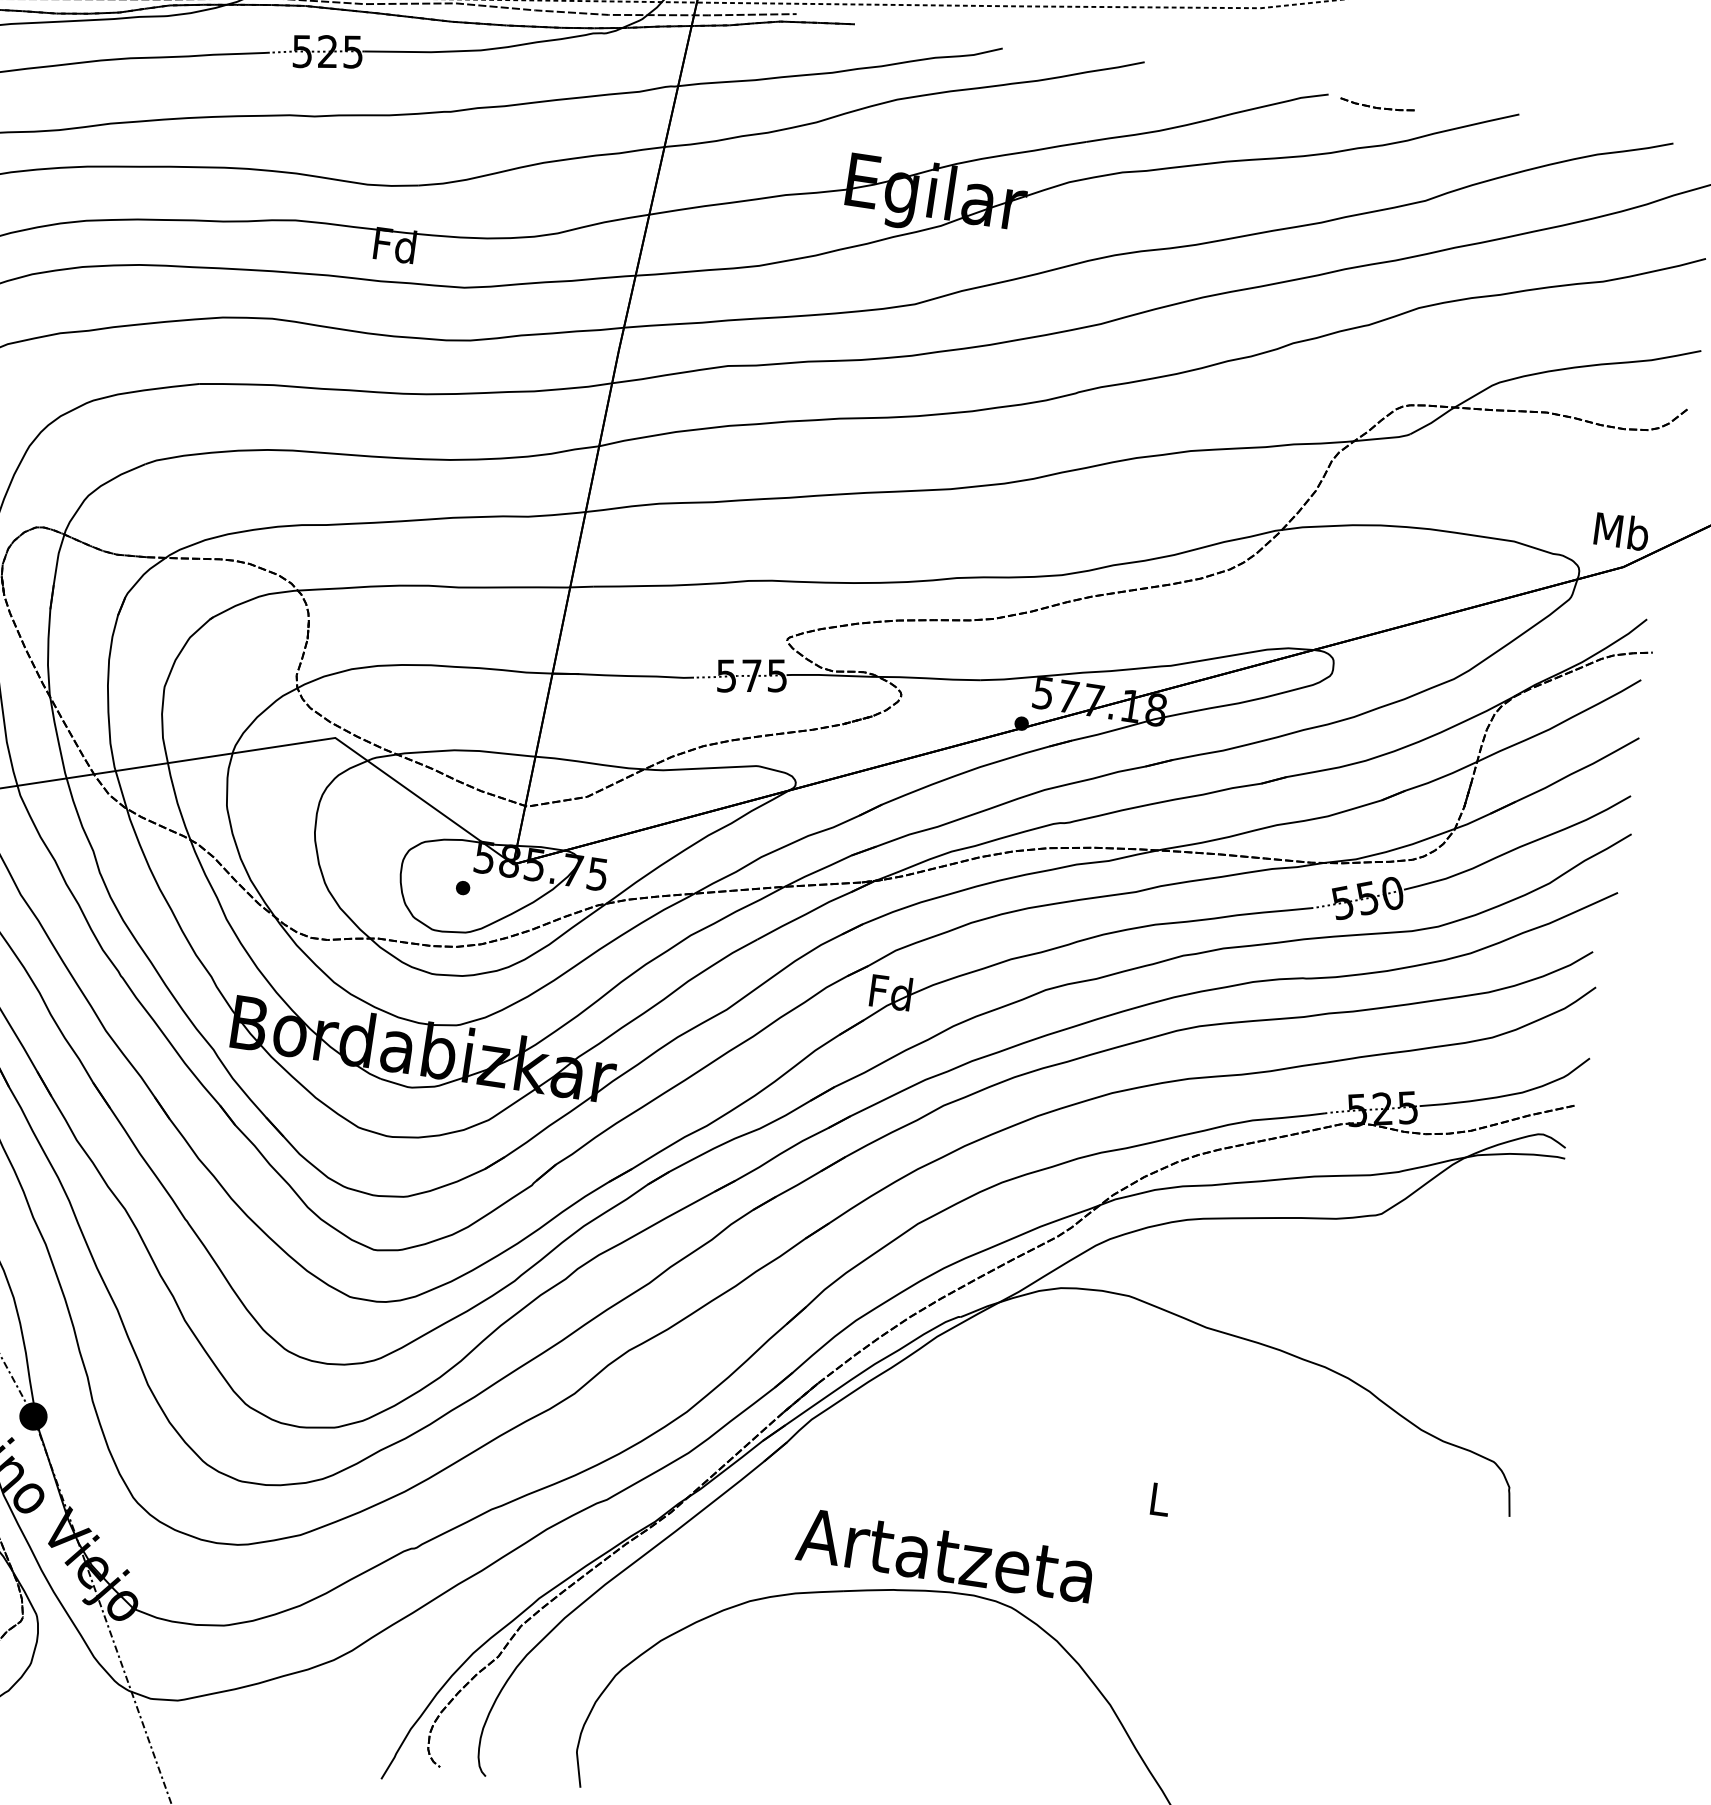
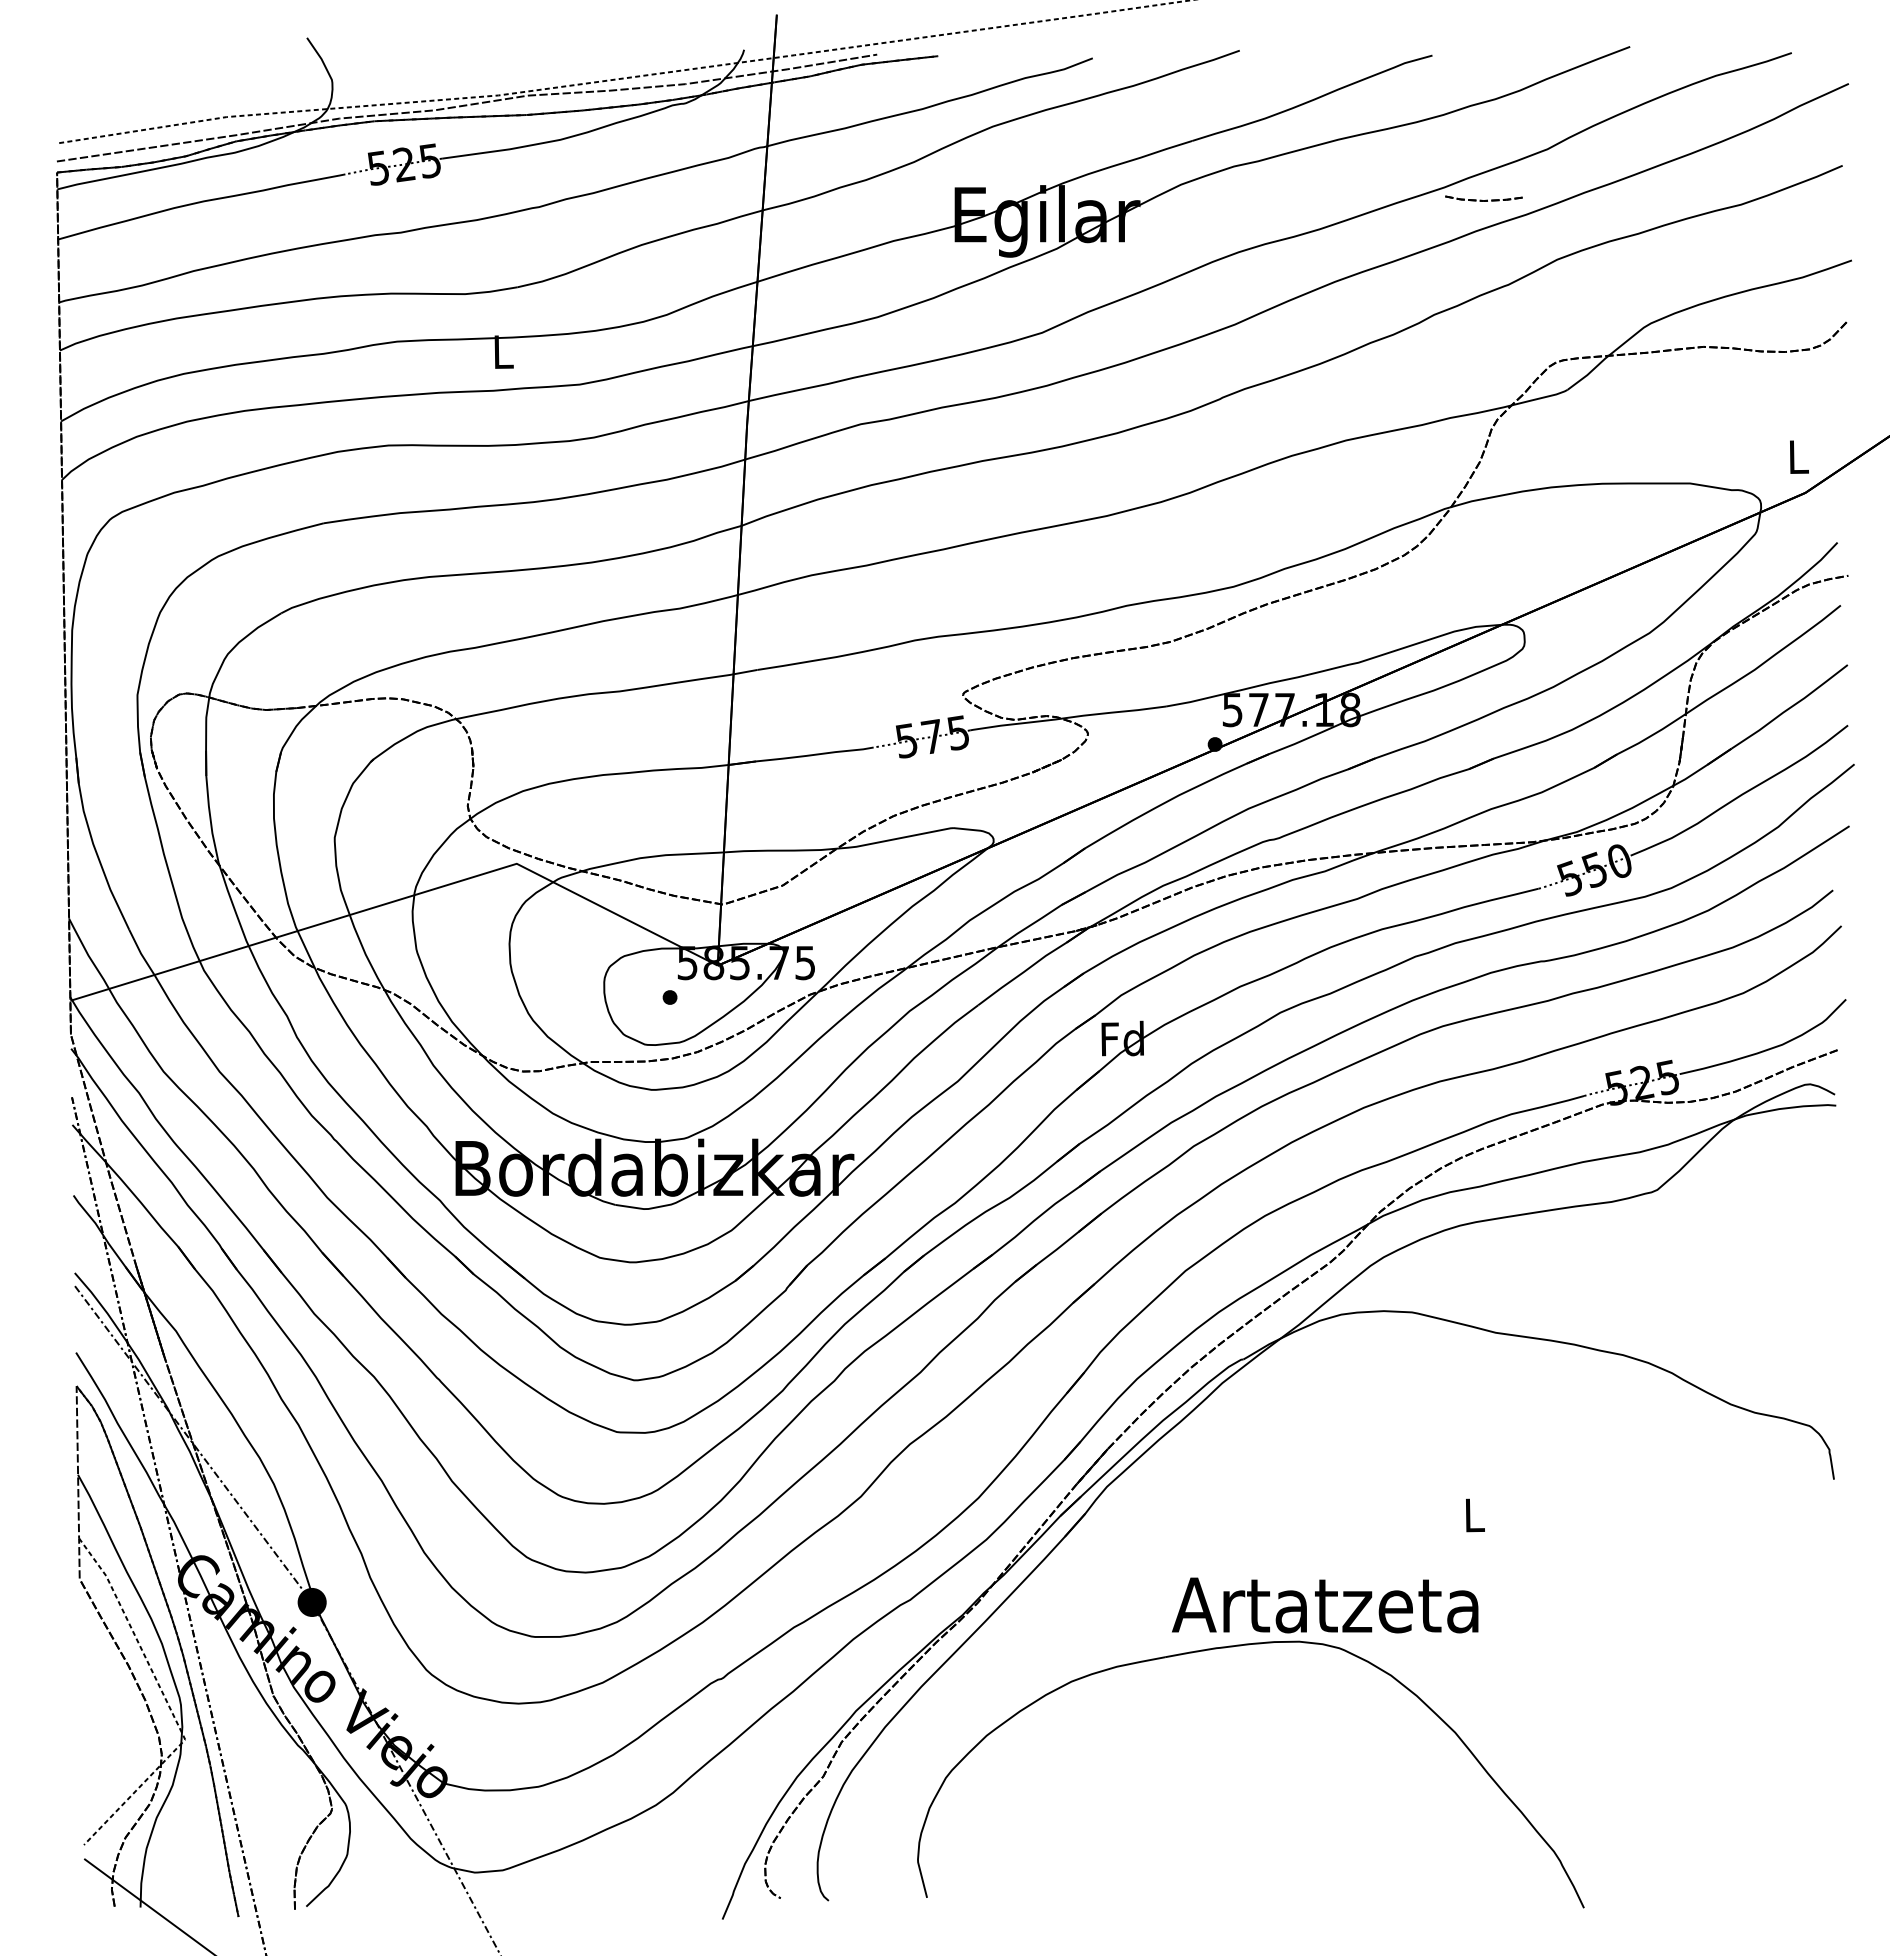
part: (1376, 105) -> (1483, 198), moved
text: (395, 244) -> (502, 351), Fd -> L
text: (1622, 531) -> (1798, 456), Mb -> L
text: (945, 1555) -> (1325, 1605), moved

